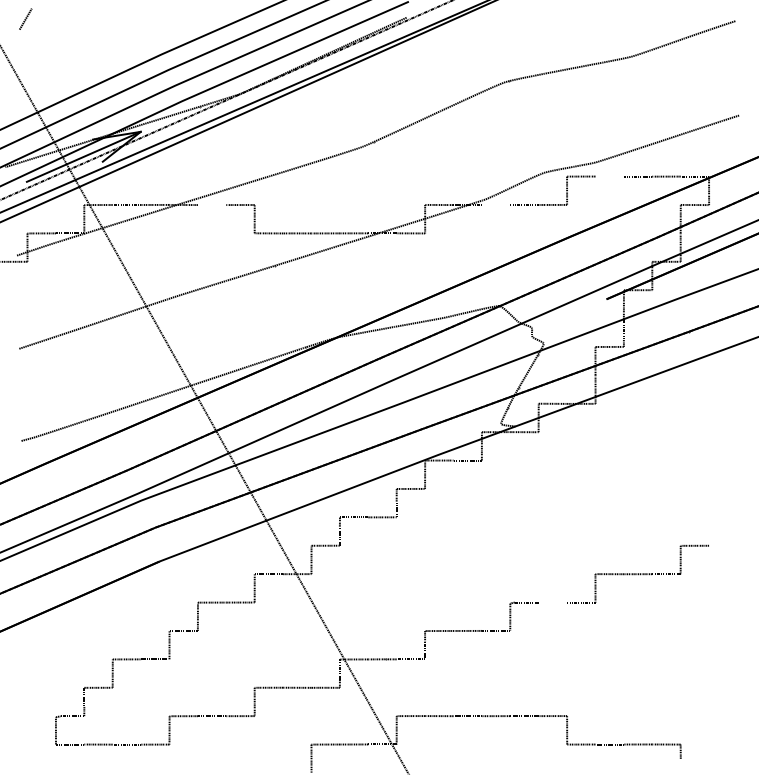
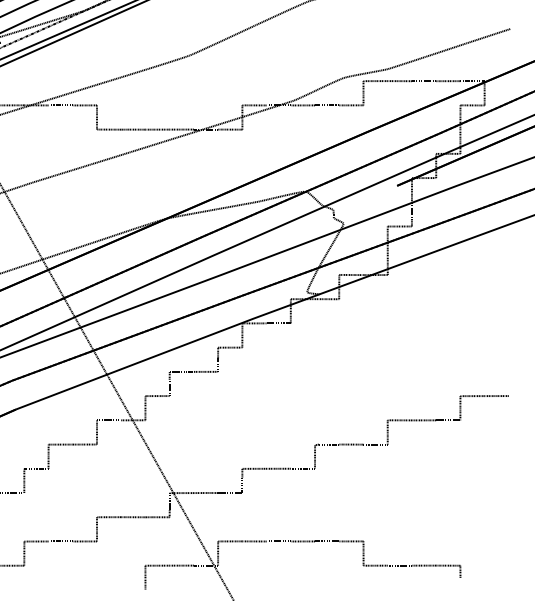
line: (609, 176) -> (399, 81), added
line: (495, 204) -> (302, 104), added
line: (211, 205) -> (60, 105), added
line: (723, 545) -> (496, 395), added
line: (552, 602) -> (351, 444), added

